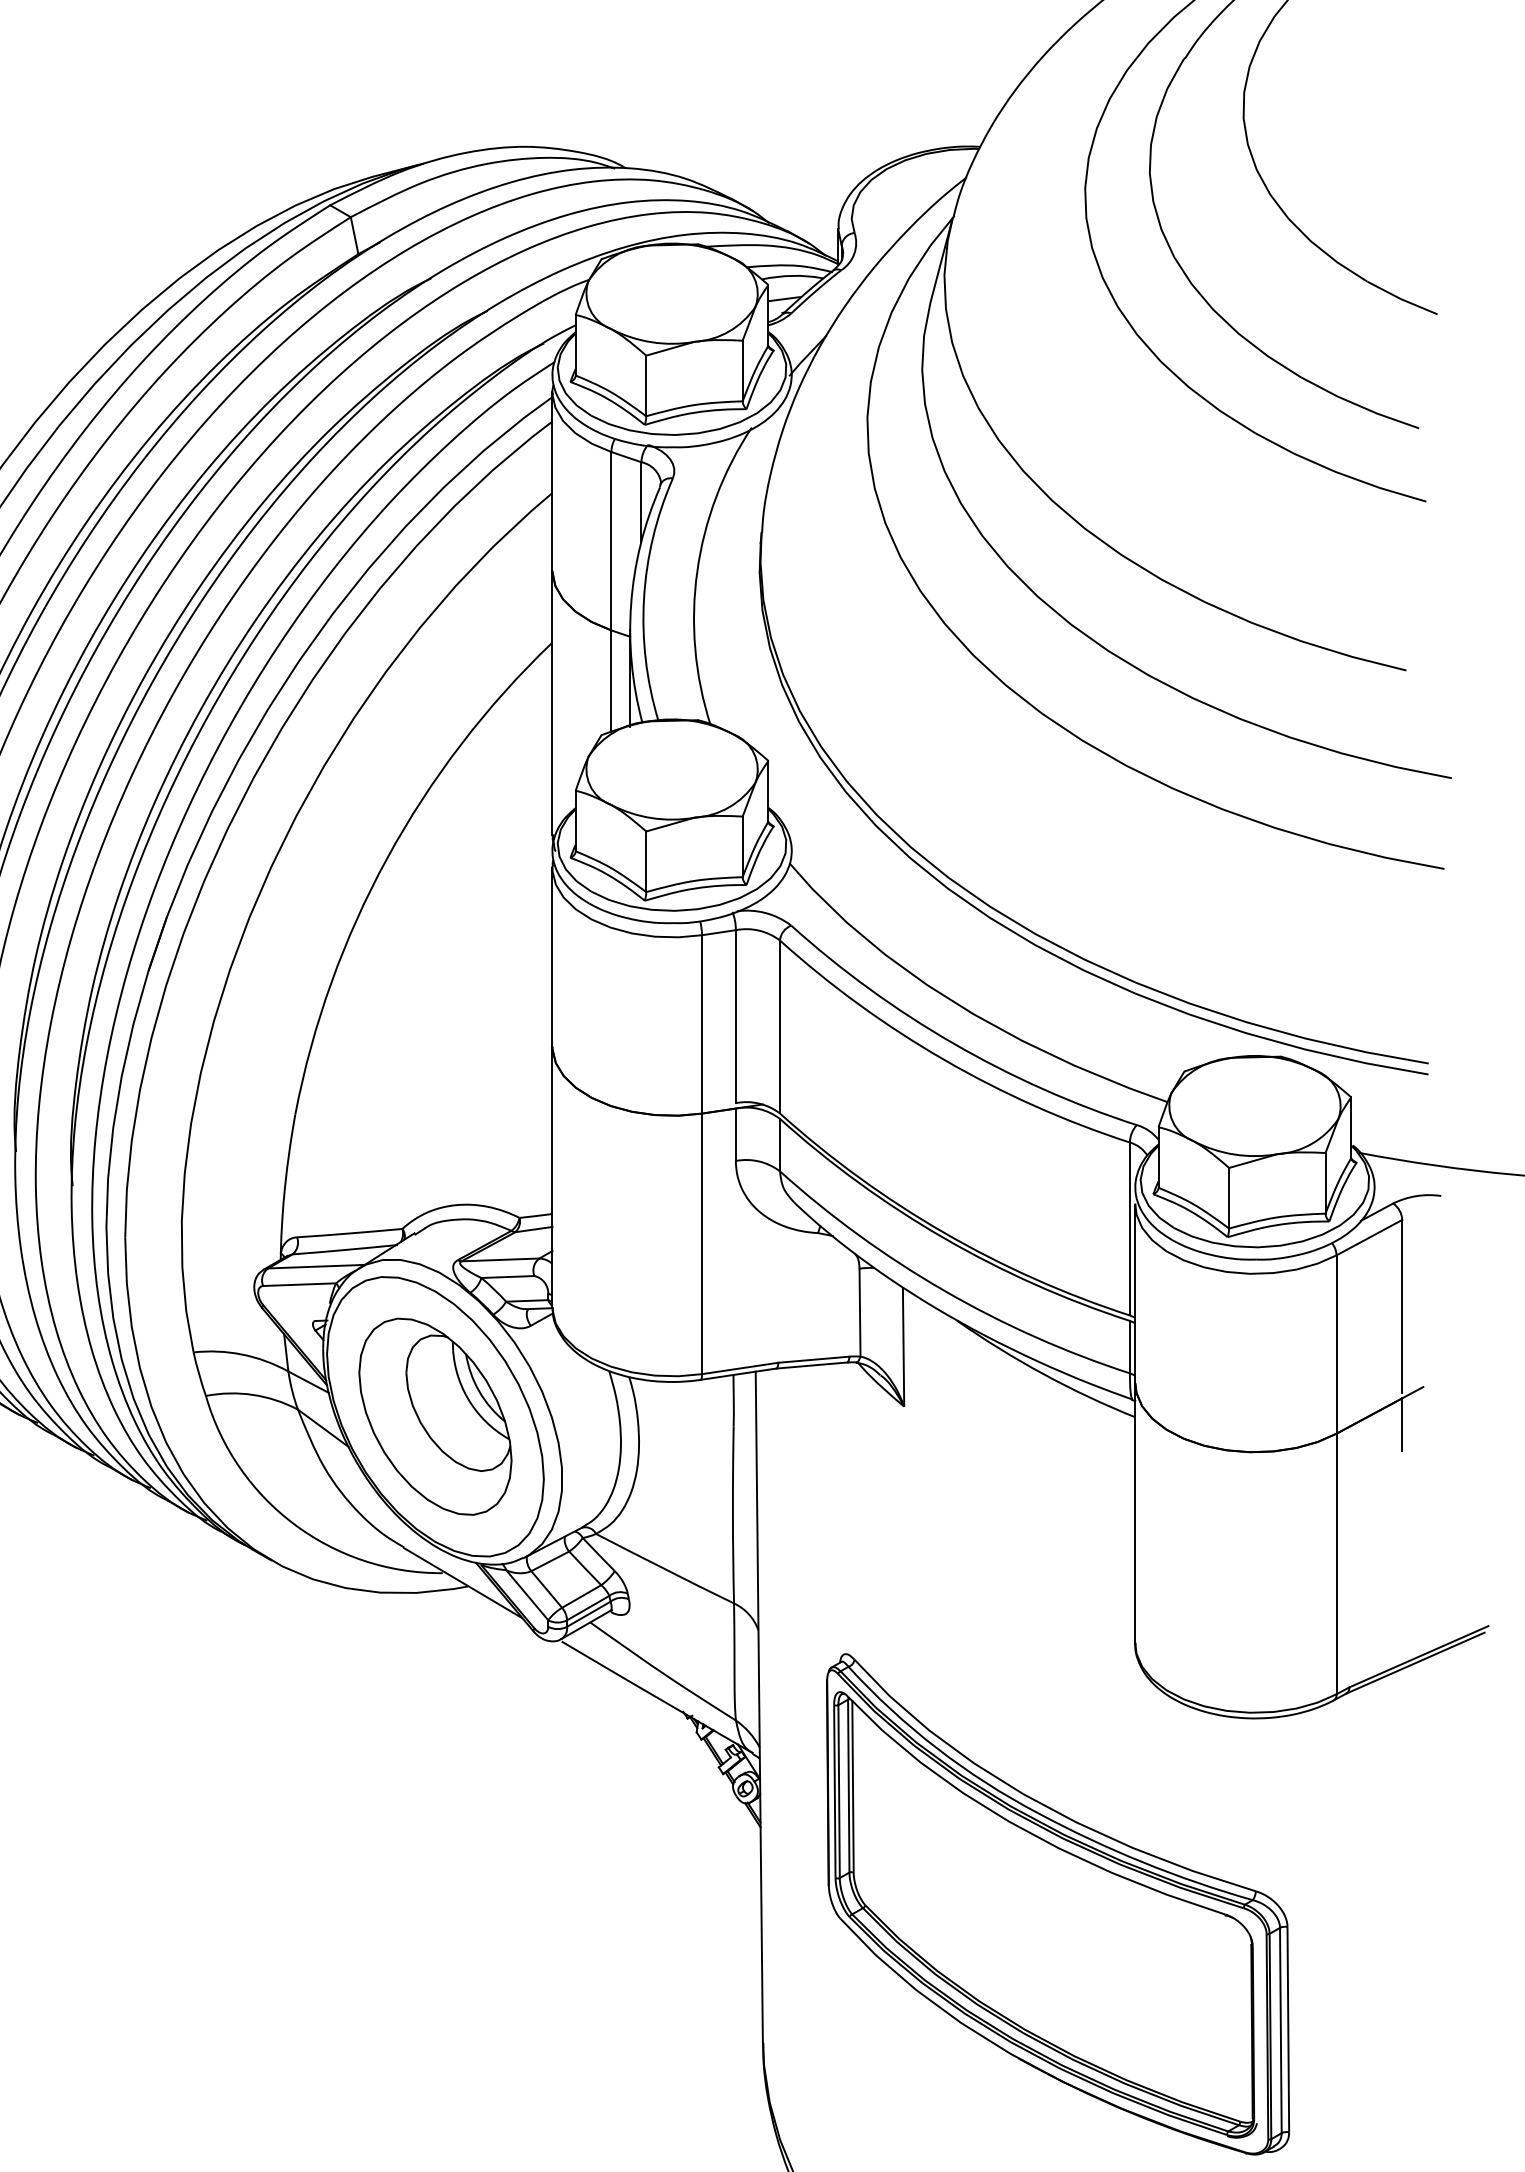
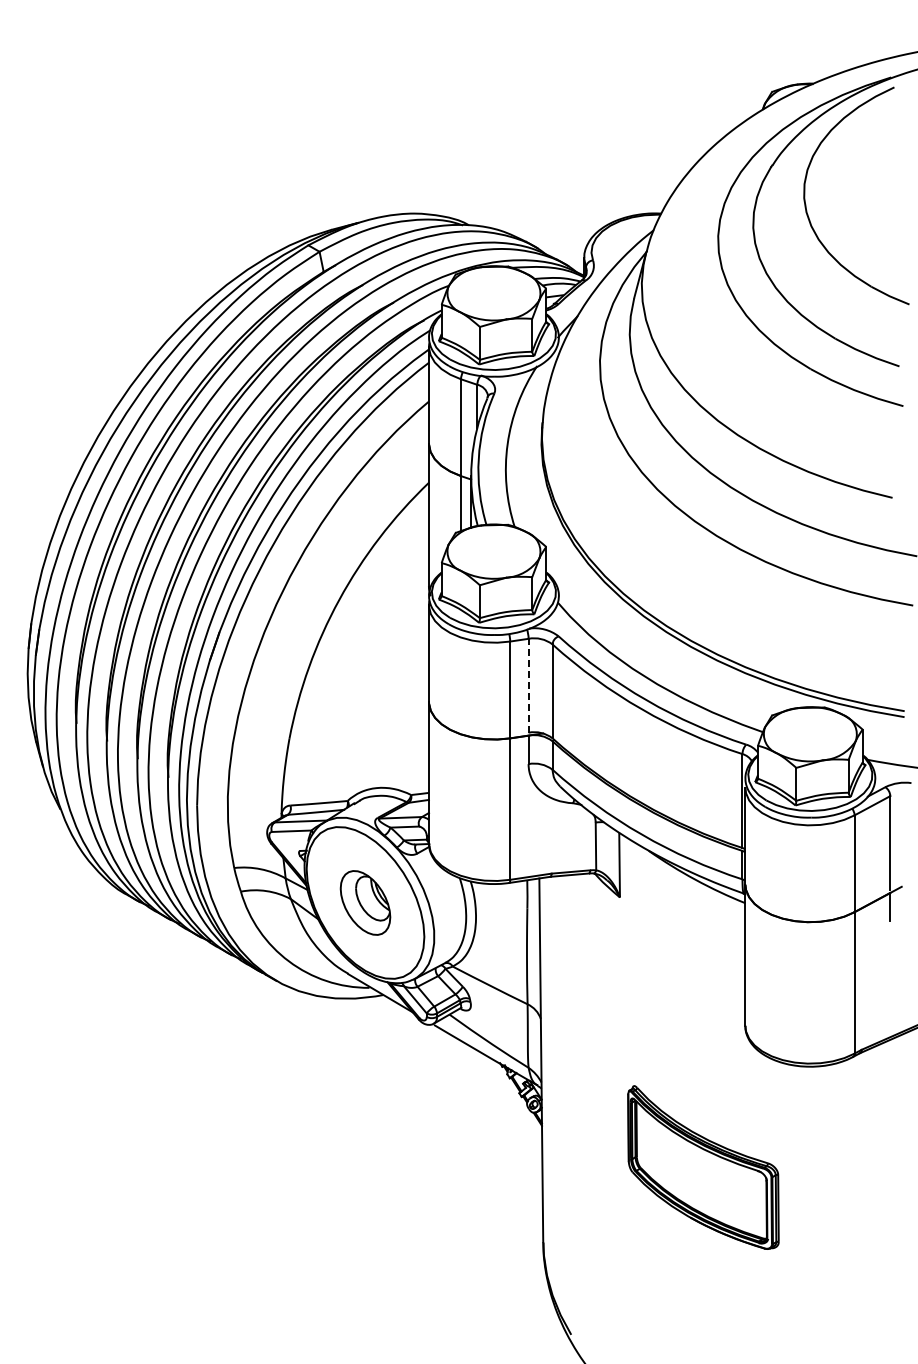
line: (735, 1016) -> (528, 685), solid -> dashed
part: (435, 1415) -> (365, 902), size x0.6
part: (1058, 1904) -> (703, 1167), size x0.6

